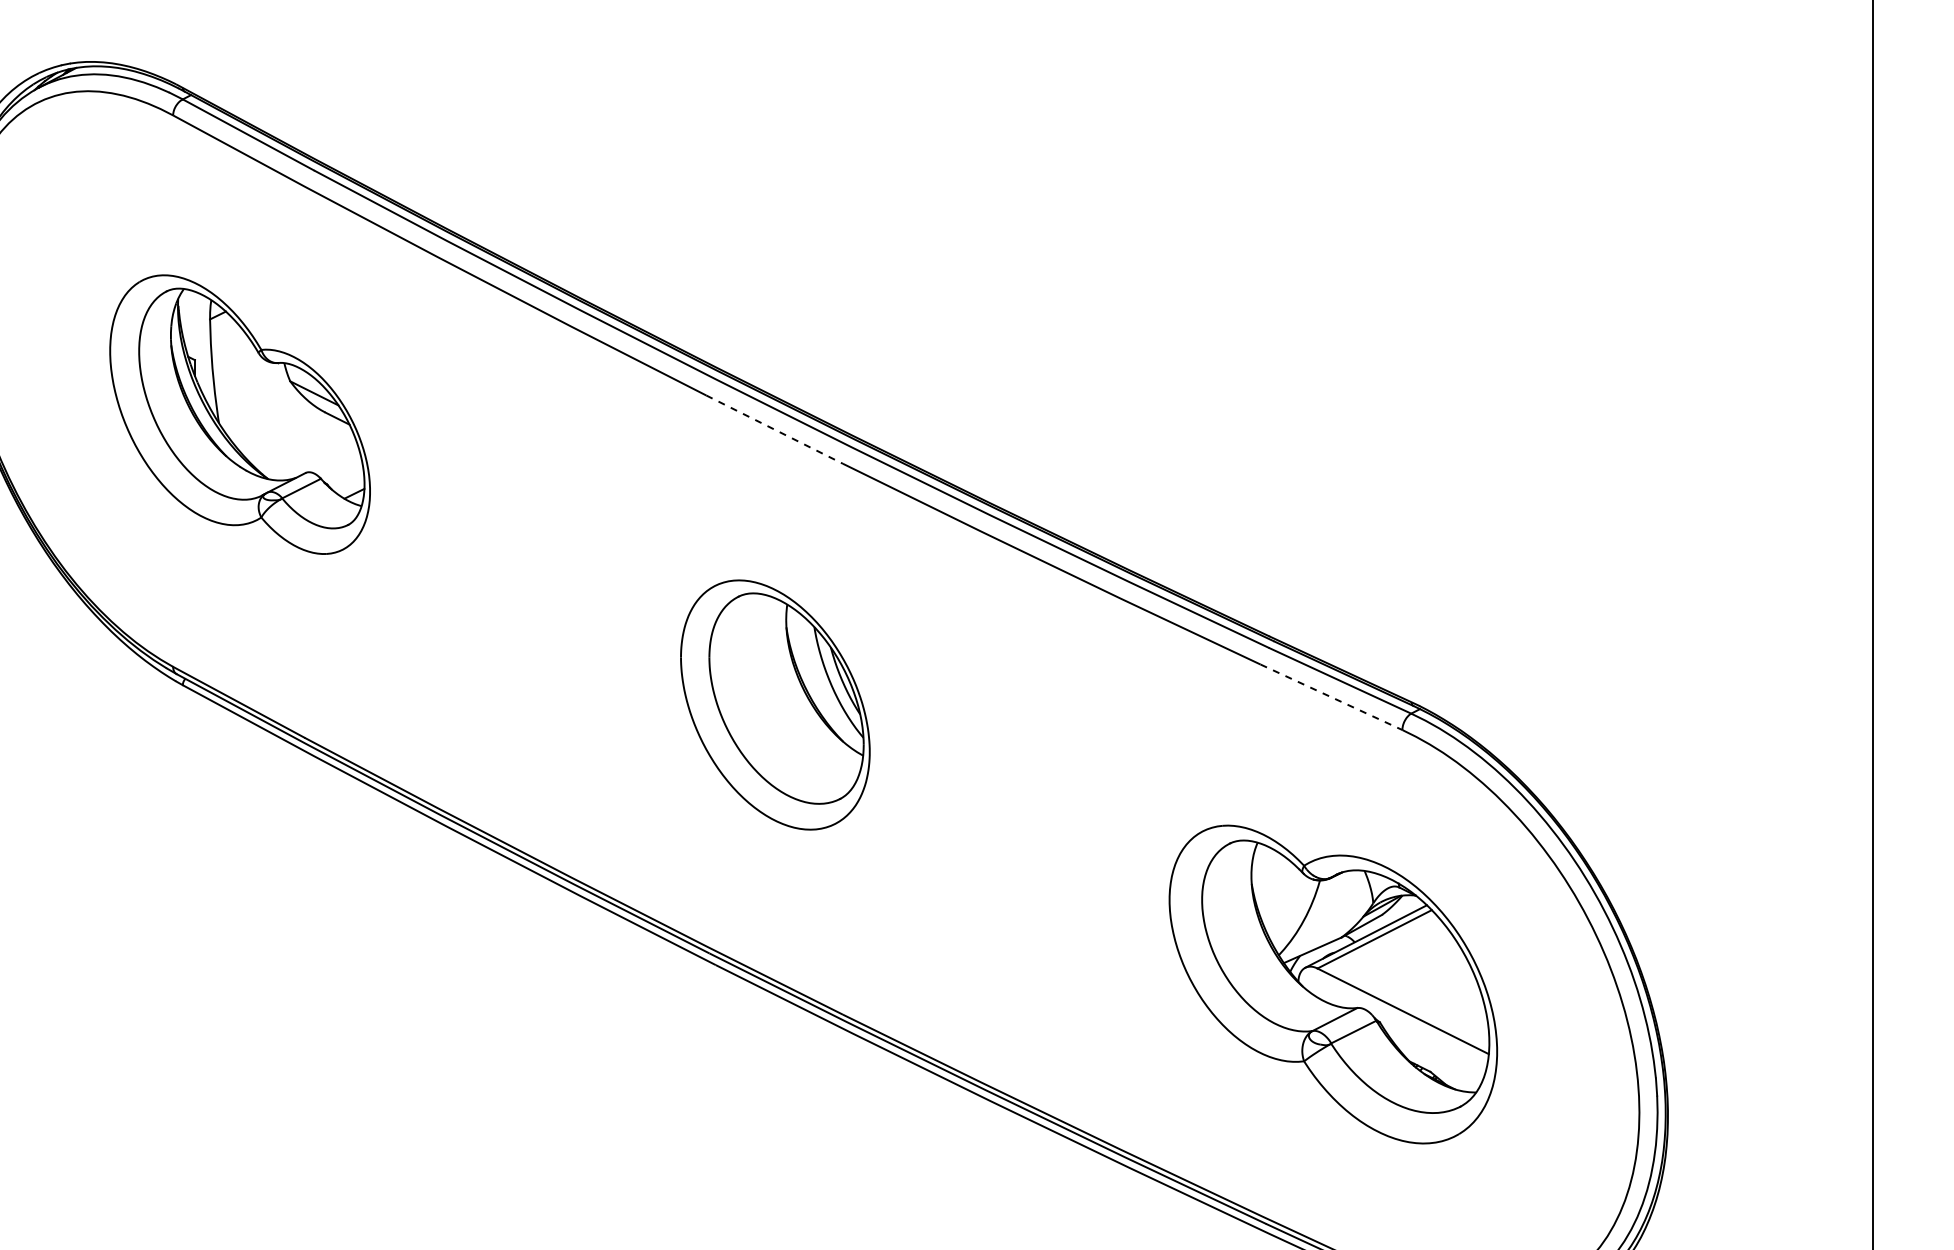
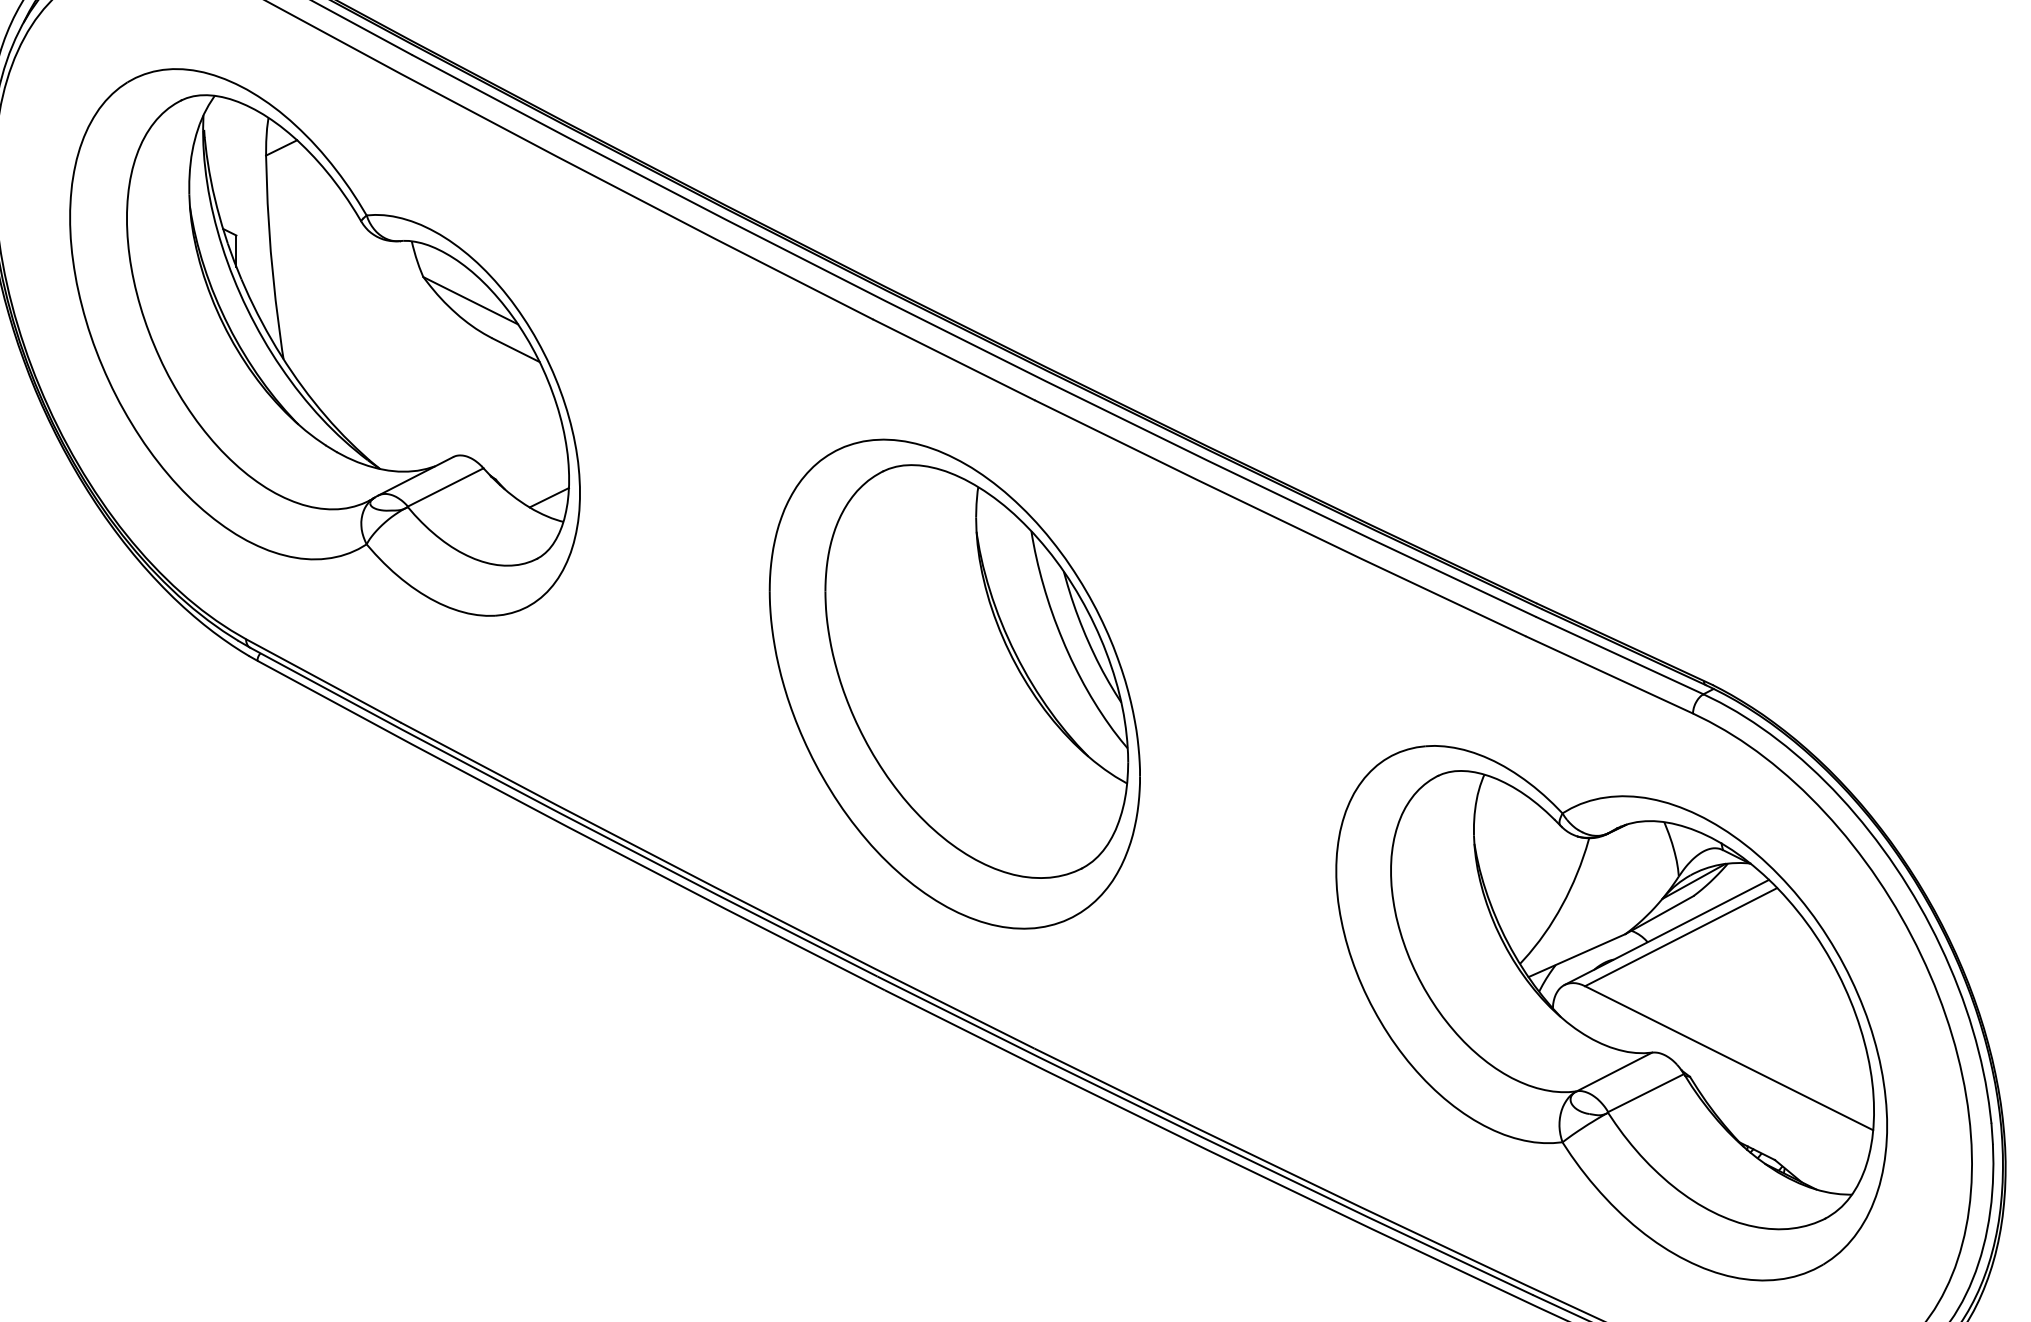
part: (239, 414) -> (324, 342), size x1.67
line: (775, 429) -> (955, 359), dashed -> solid
line: (1331, 697) -> (1609, 675), dashed -> solid
part: (775, 704) -> (955, 683), size x1.67
part: (1333, 984) -> (1611, 1013), size x1.43

